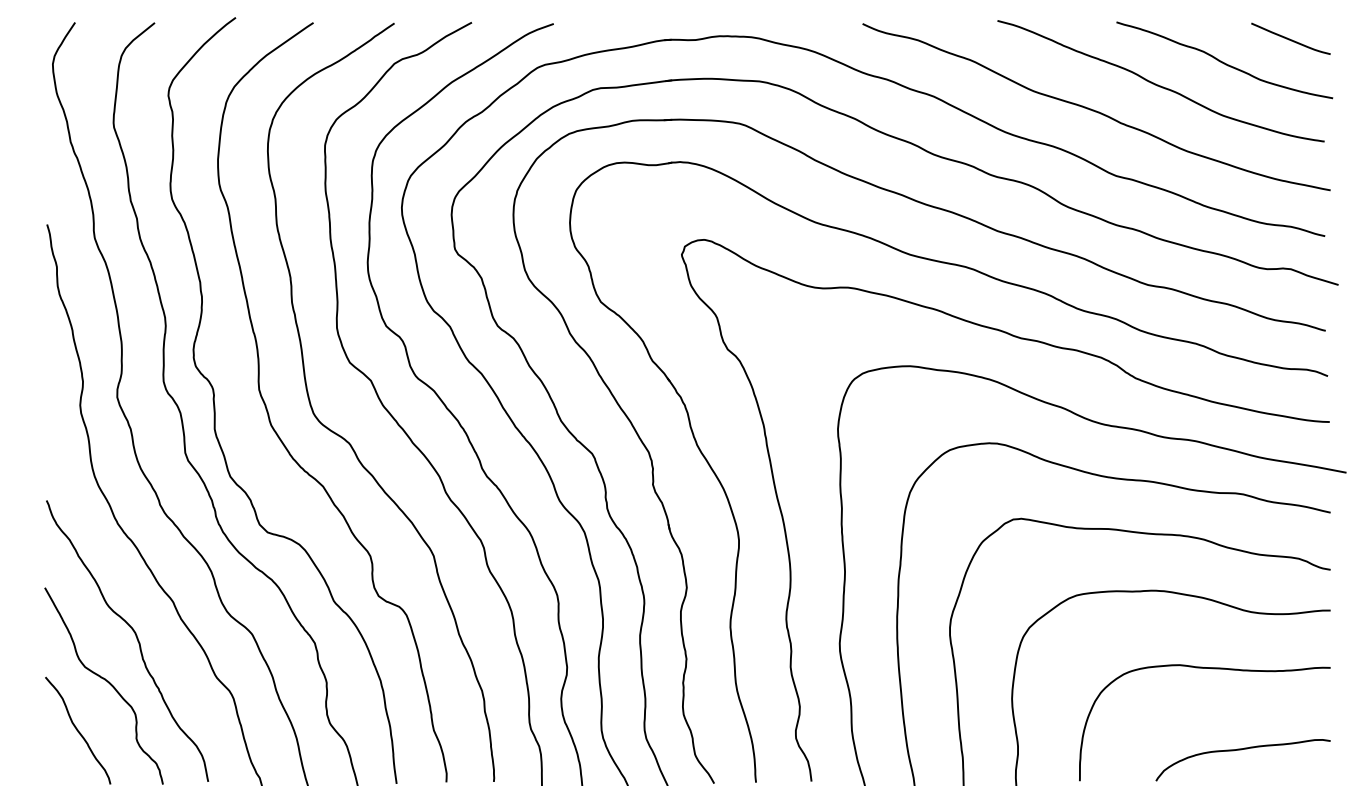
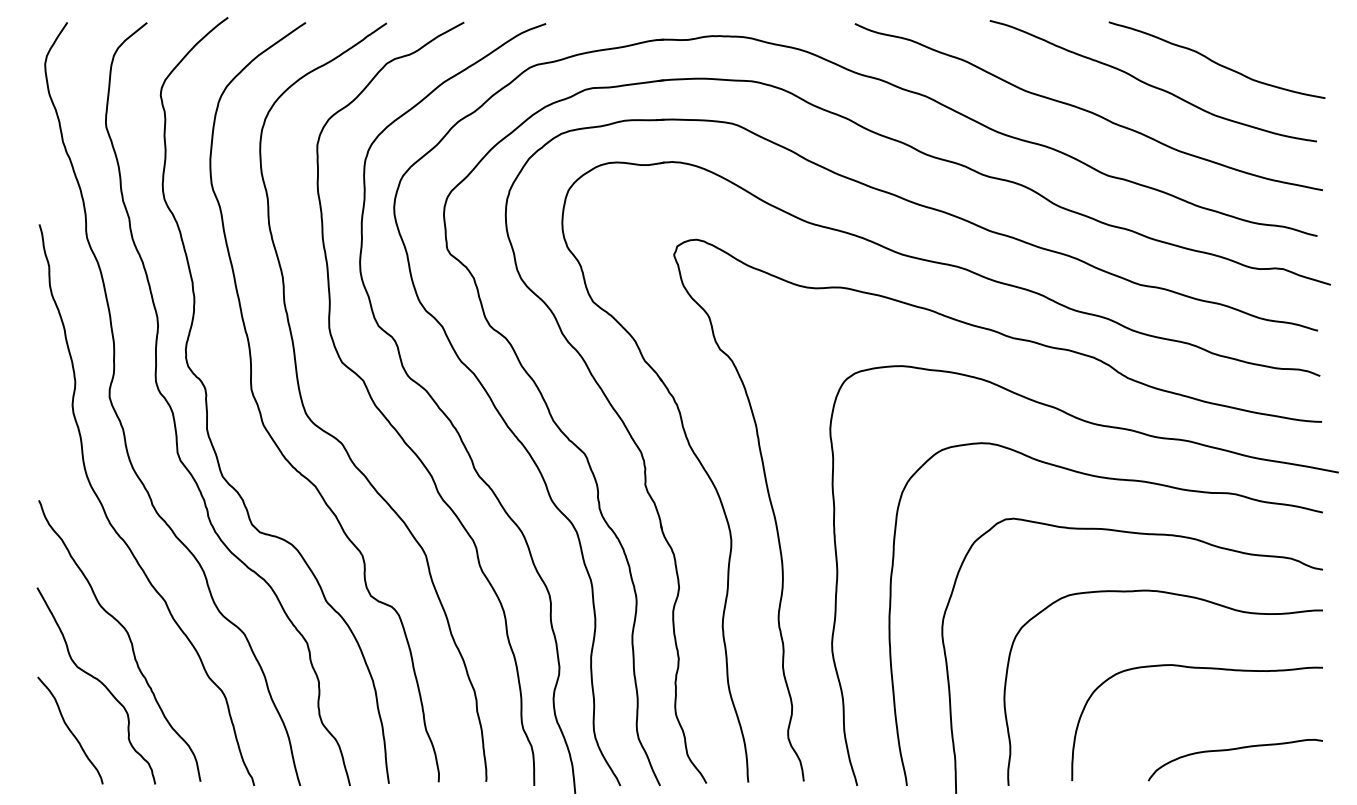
curve: (1290, 38) -> (1282, 38), removed

